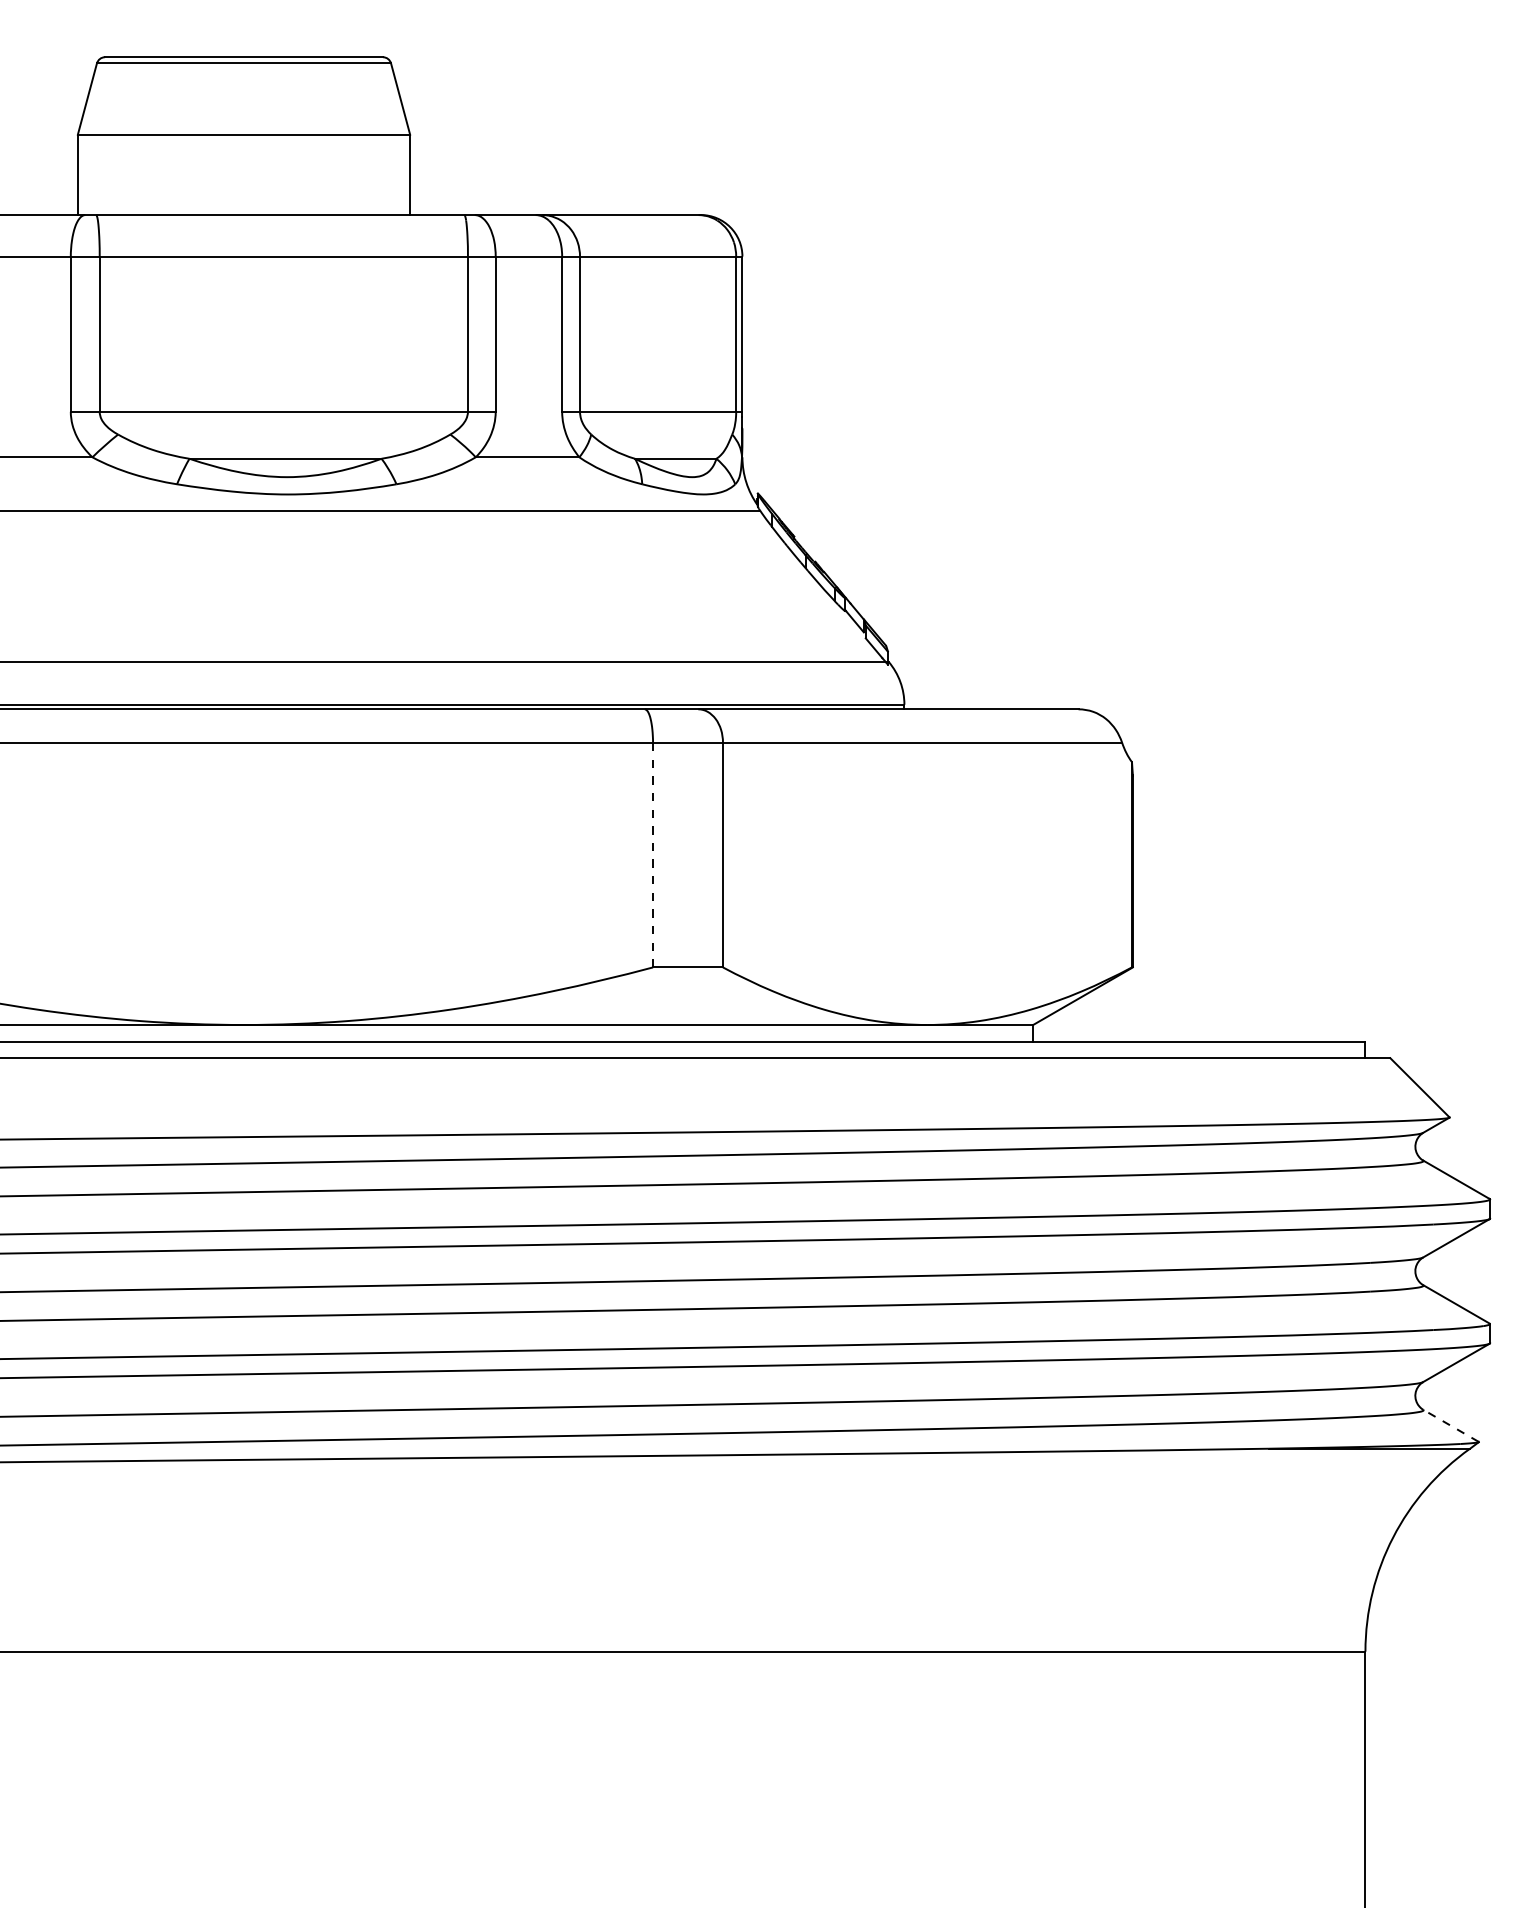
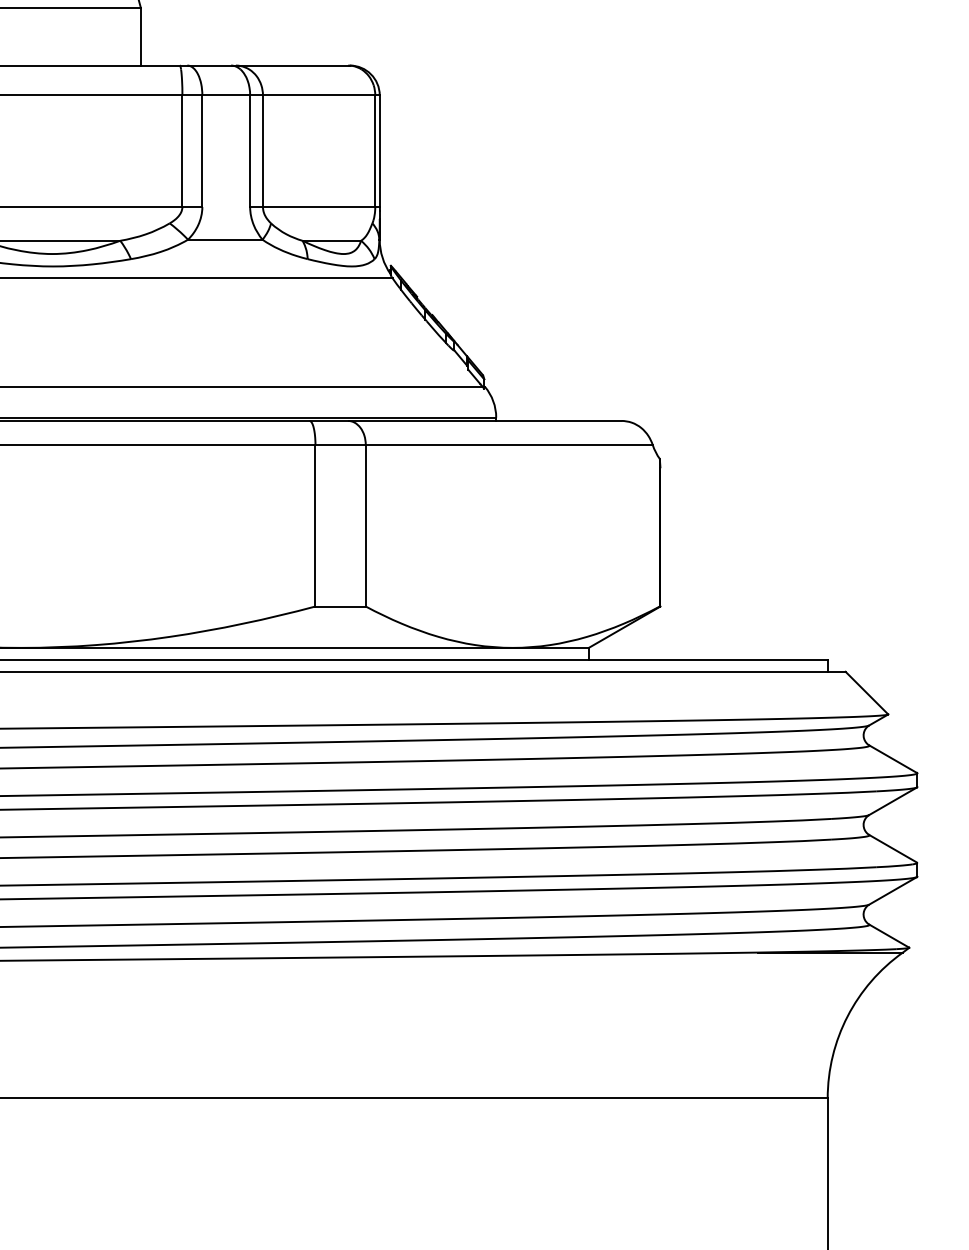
line: (653, 854) -> (315, 525), dashed -> solid
line: (1450, 1425) -> (888, 935), dashed -> solid

